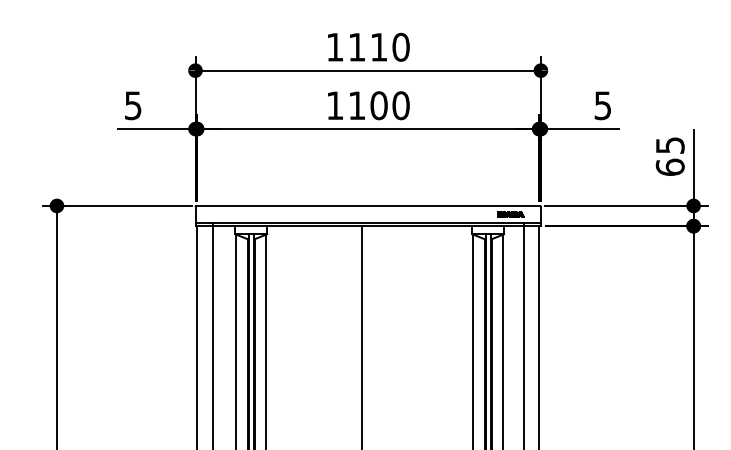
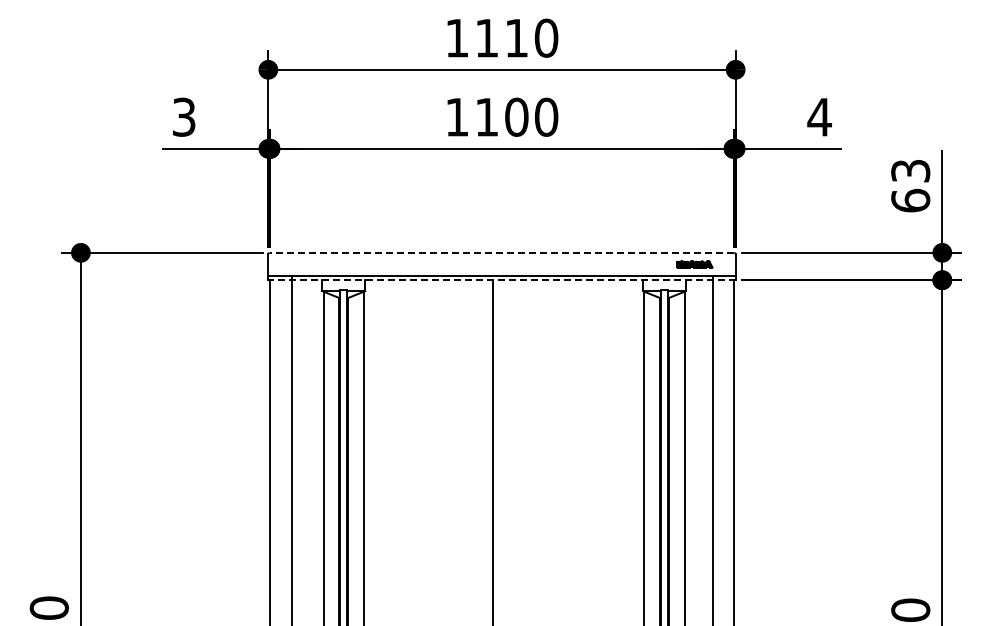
text: (133, 105) -> (184, 116), 5 -> 3
text: (602, 105) -> (819, 117), 5 -> 4
text: (670, 145) -> (910, 170), 65 -> 63
line: (367, 205) -> (501, 252), solid -> dashed
line: (368, 226) -> (502, 280), solid -> dashed

